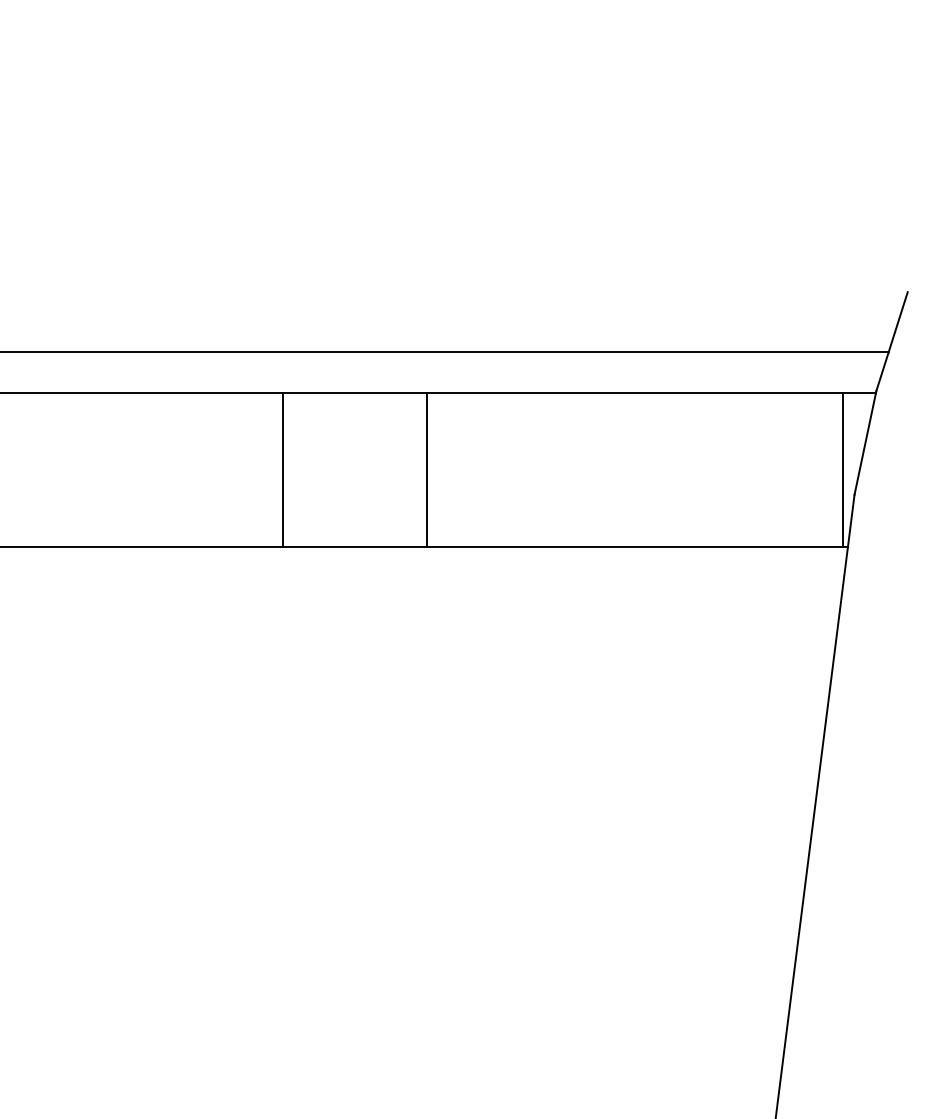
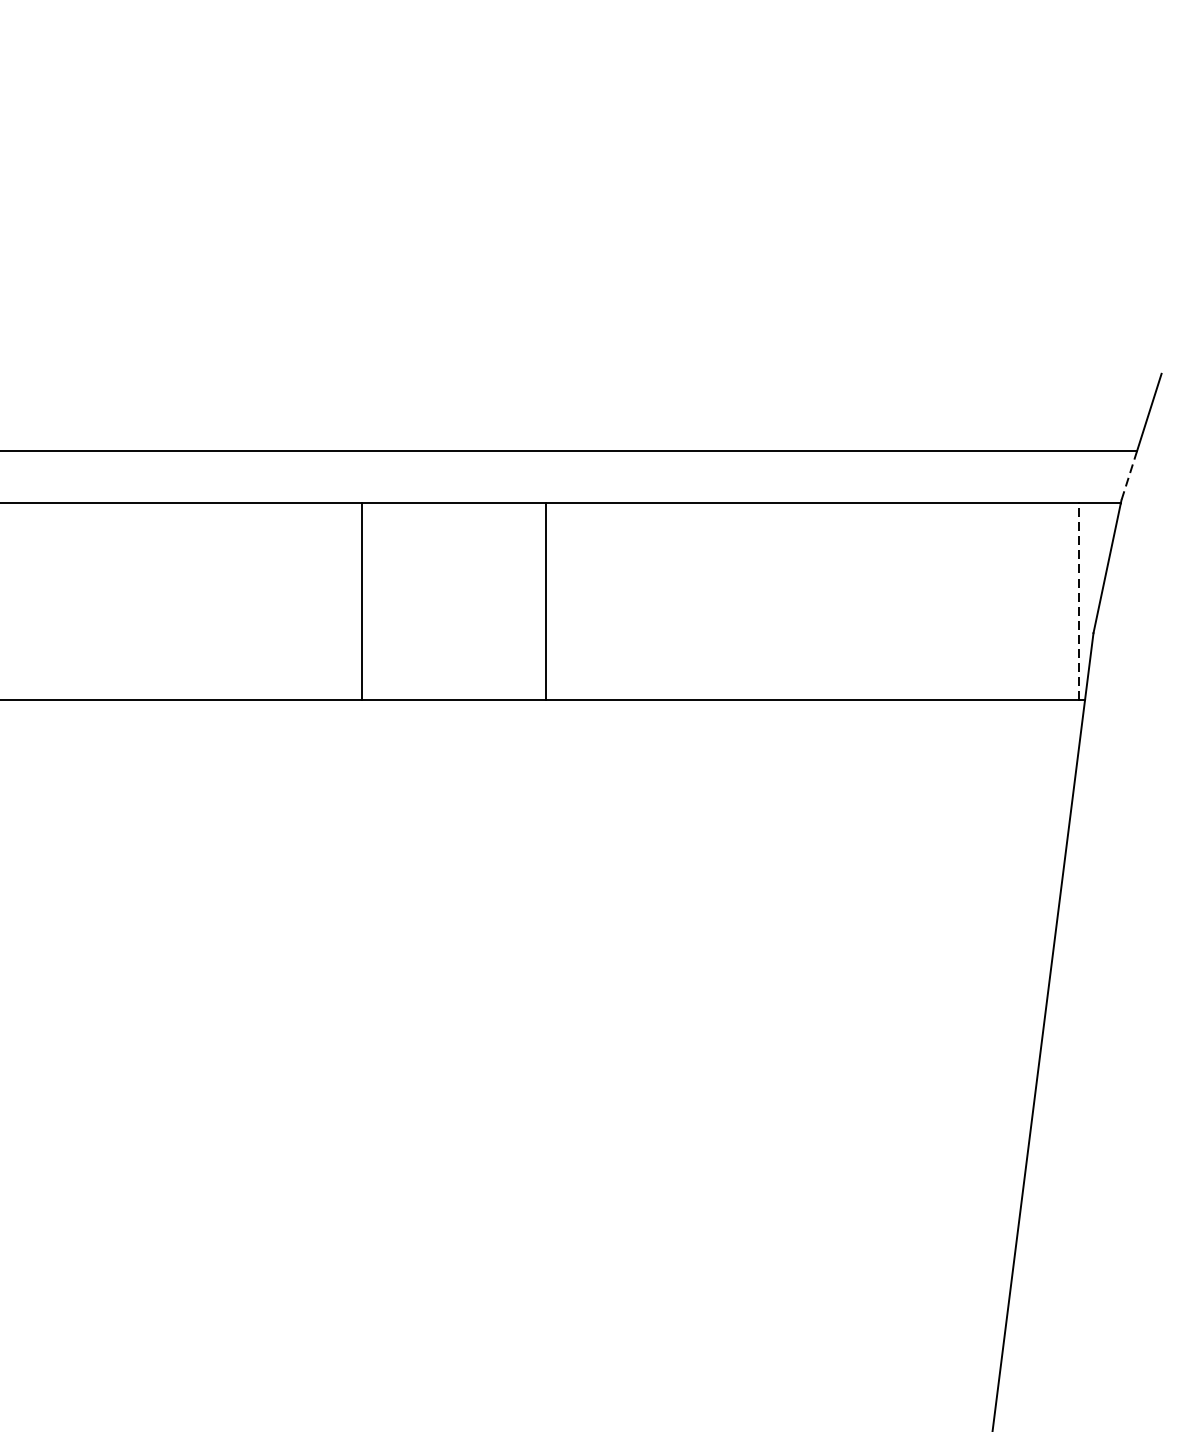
line: (882, 372) -> (1129, 476), solid -> dashed
line: (842, 470) -> (1078, 602), solid -> dashed

